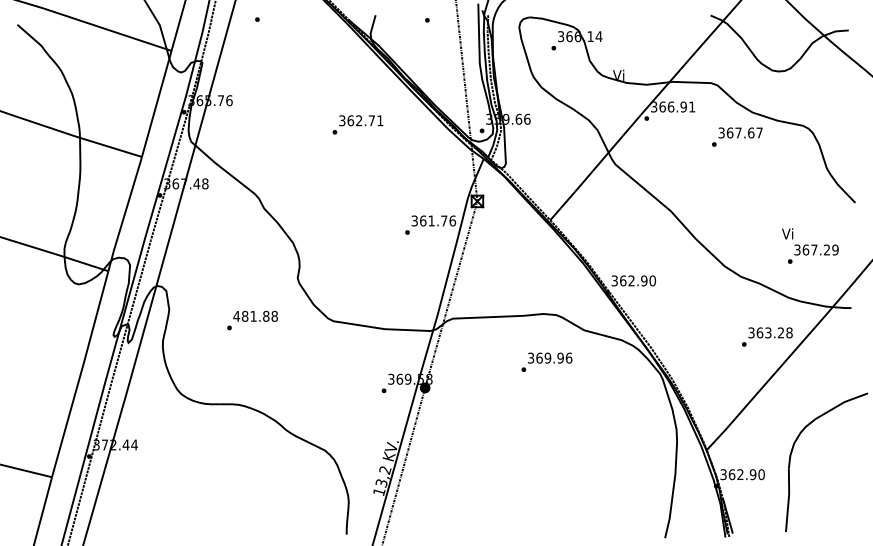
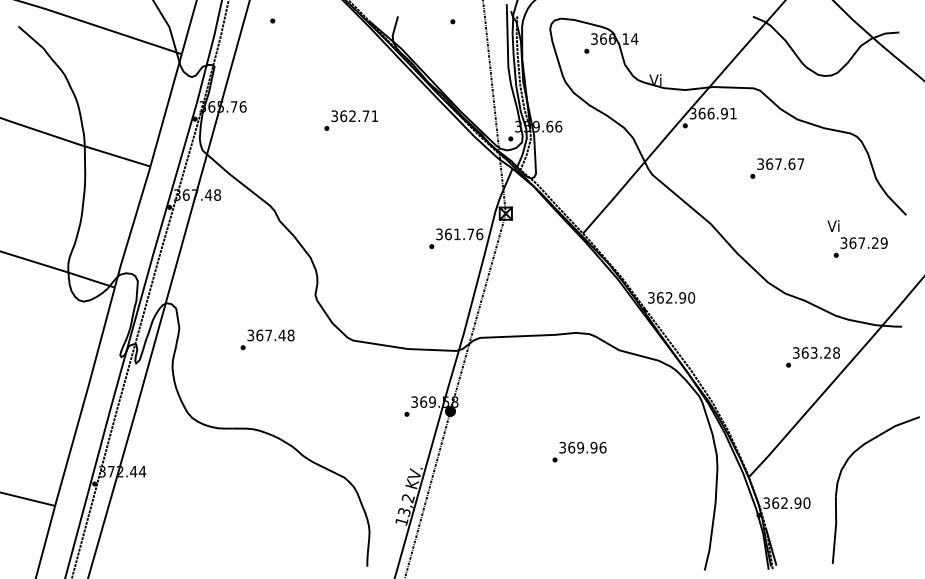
text: (358, 124) -> (351, 120), moved
text: (737, 137) -> (777, 168), moved
text: (810, 245) -> (857, 238), moved
text: (251, 316) -> (266, 335), 481.88 -> 367.48
text: (546, 361) -> (579, 451), moved

